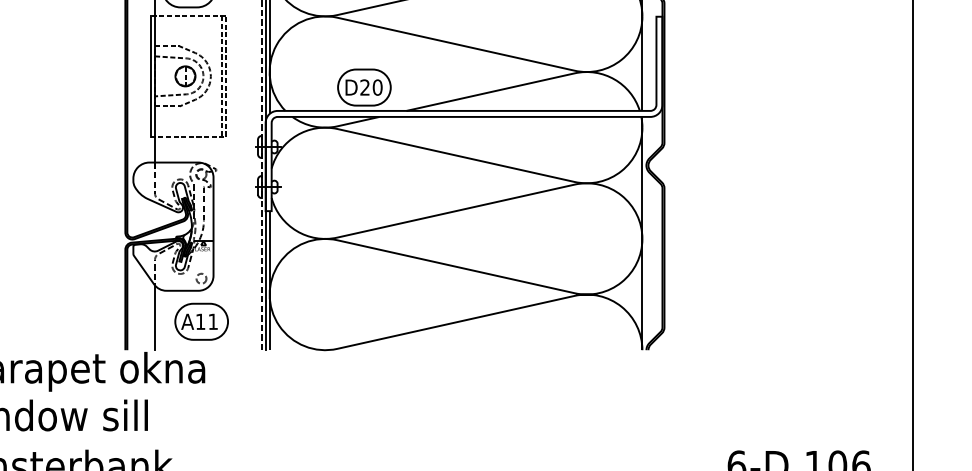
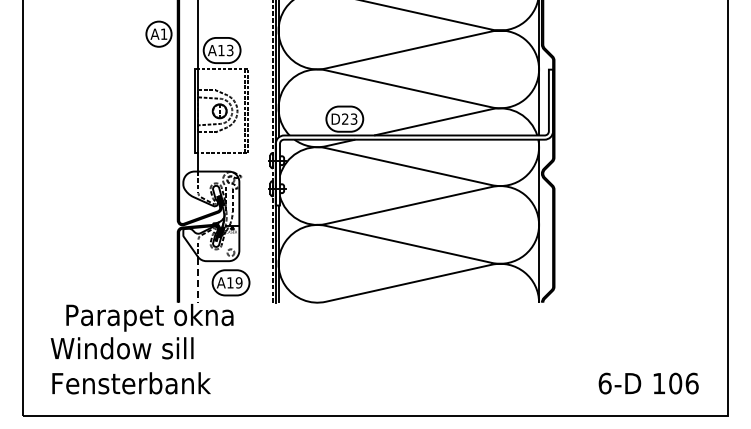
text: (376, 86) -> (353, 118), D20 -> D23
line: (155, 318) -> (198, 280), solid -> dashed
text: (212, 321) -> (238, 282), A11 -> A19

